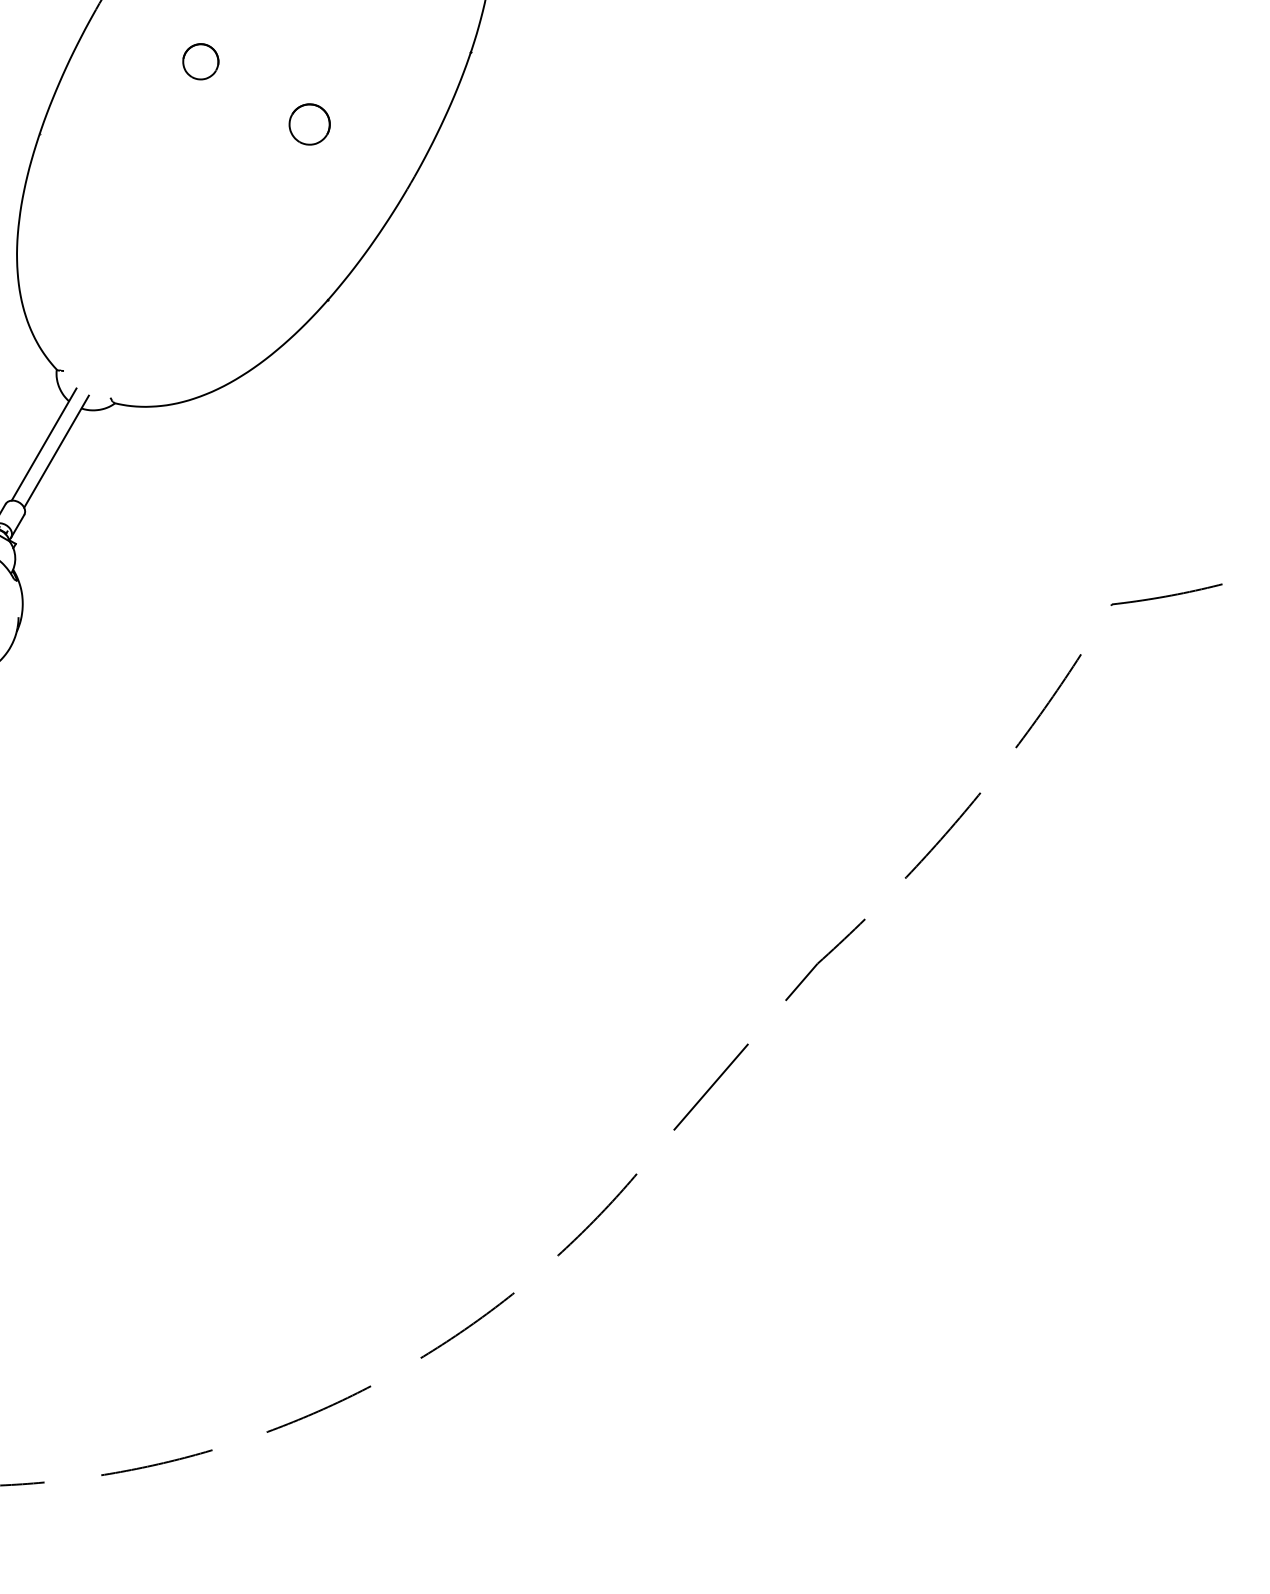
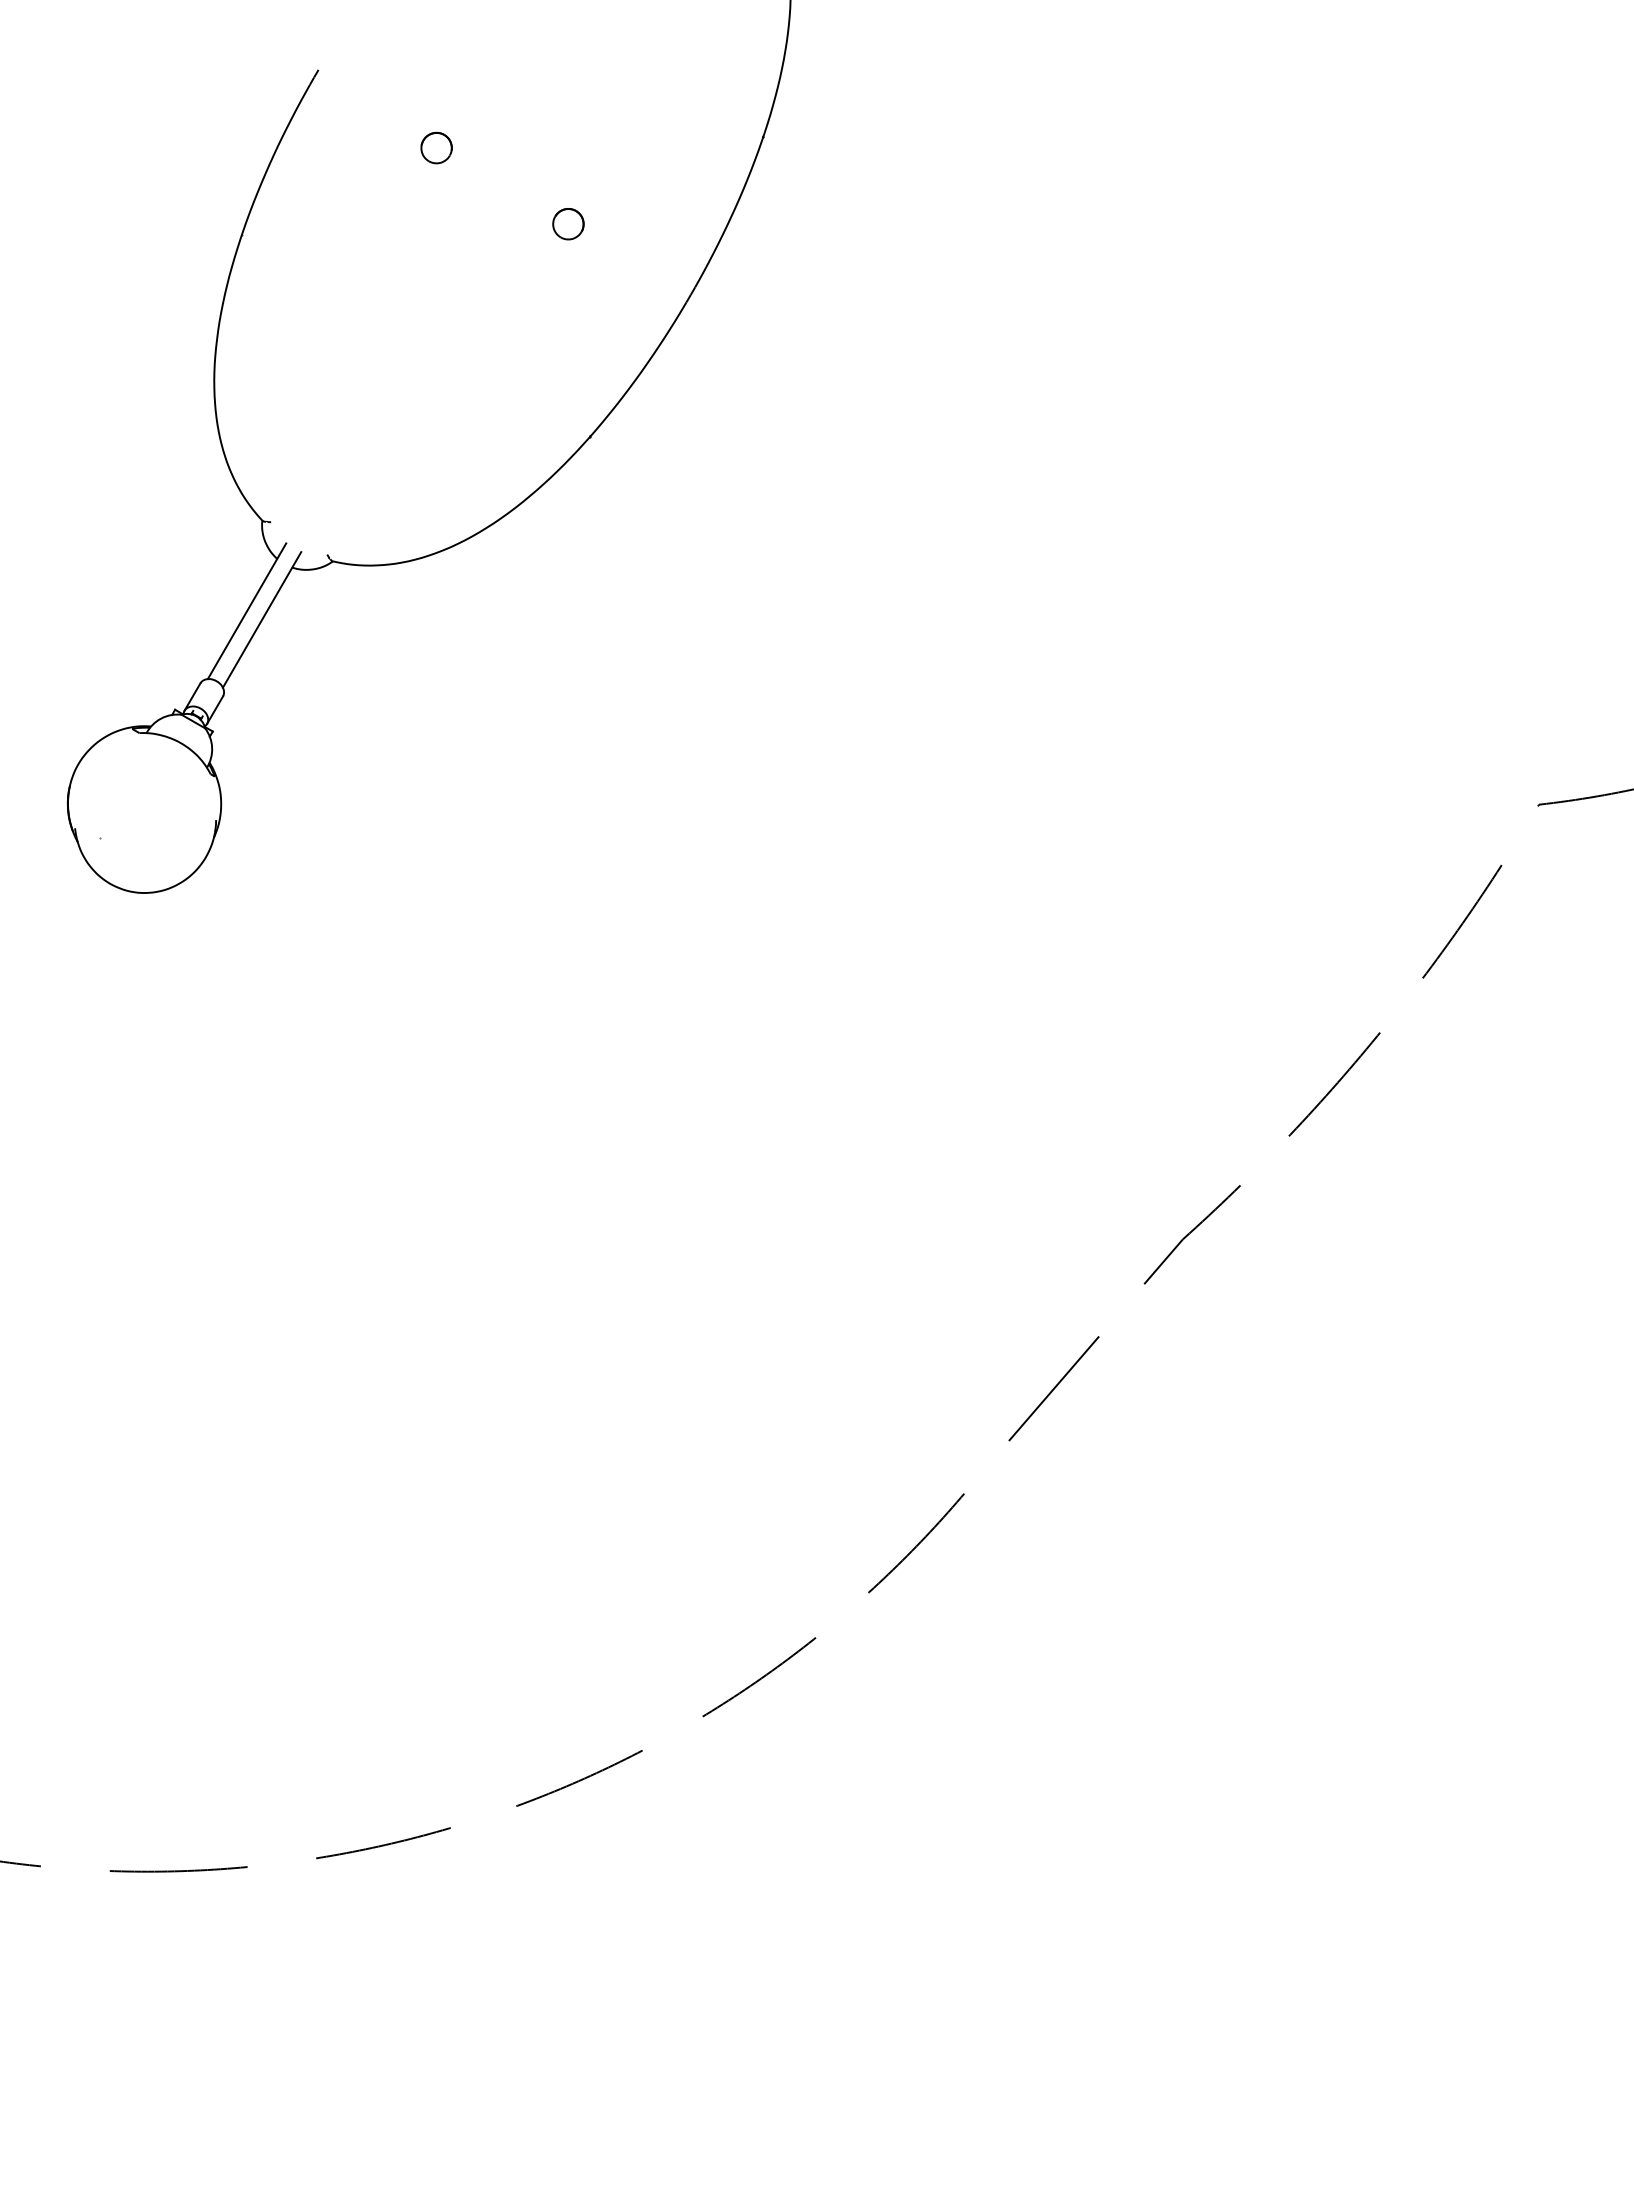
part: (200, 61) -> (436, 147), size x0.71
part: (309, 124) -> (568, 224), size x0.62

